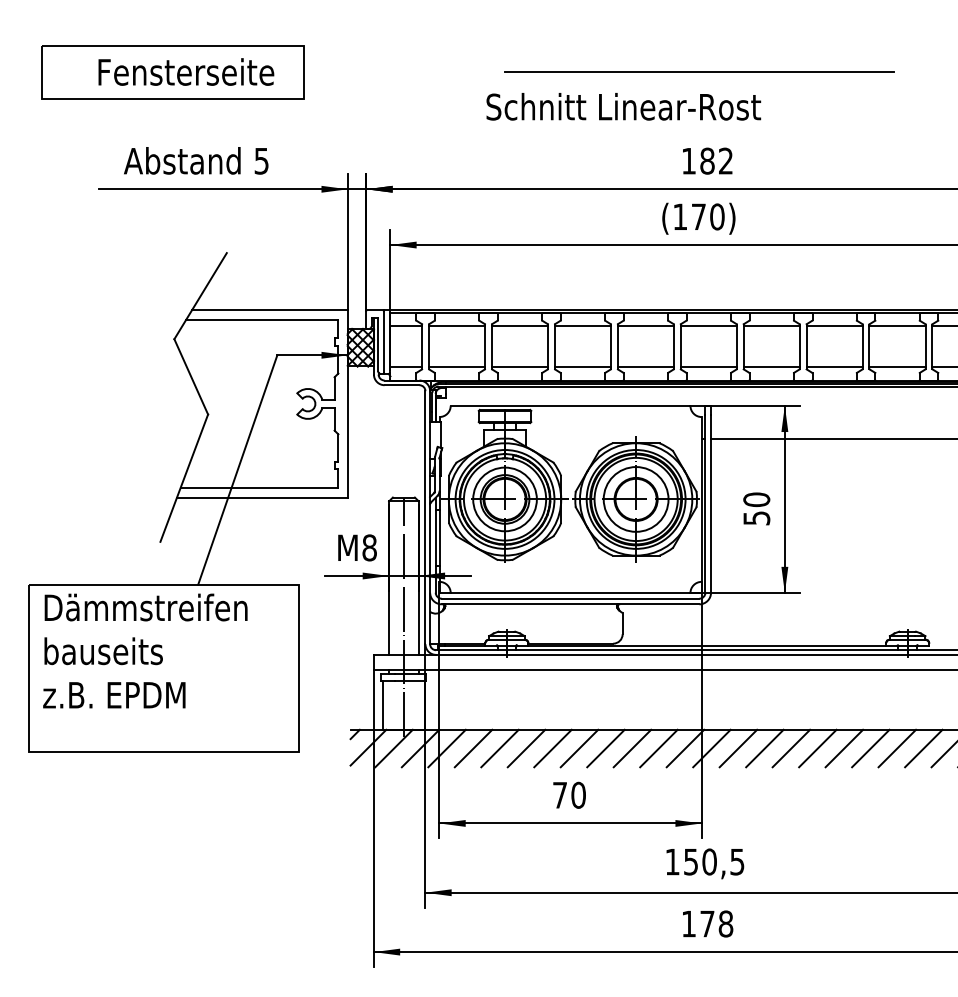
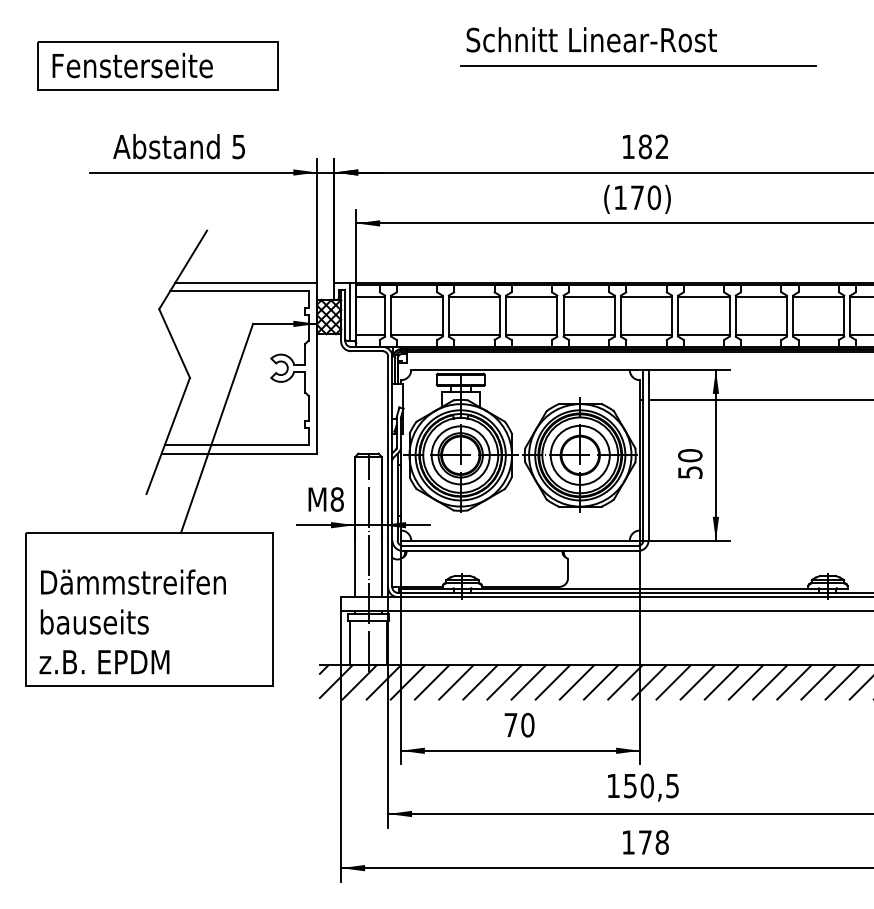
text: (186, 71) -> (132, 65), moved
text: (623, 106) -> (591, 39), moved
text: (145, 650) -> (132, 621), moved

